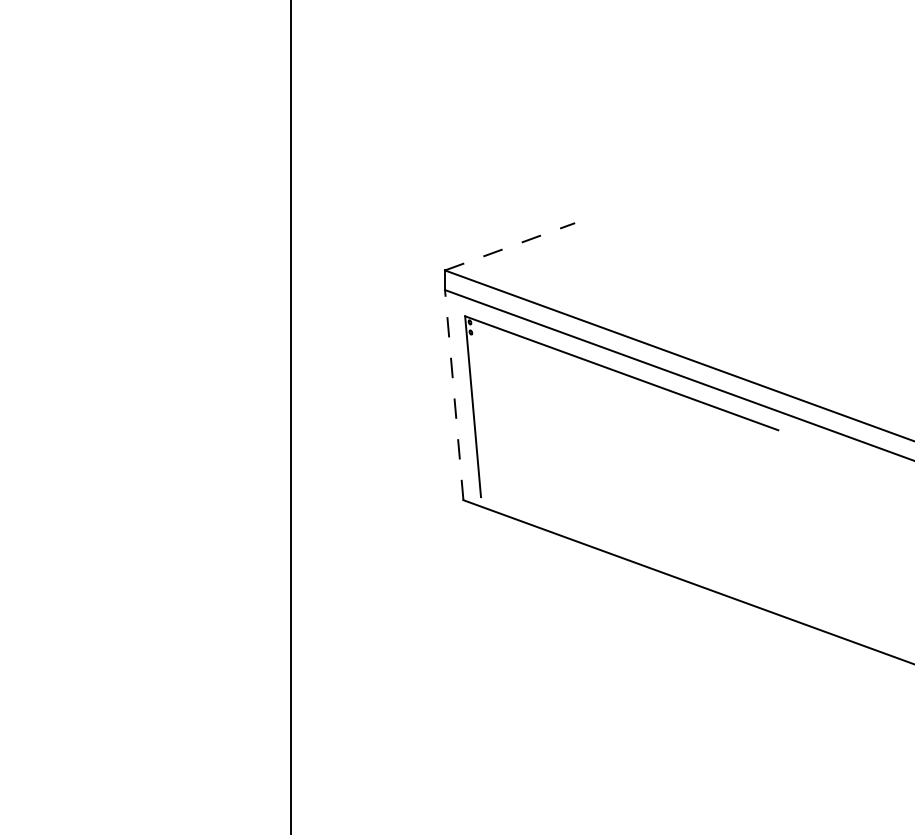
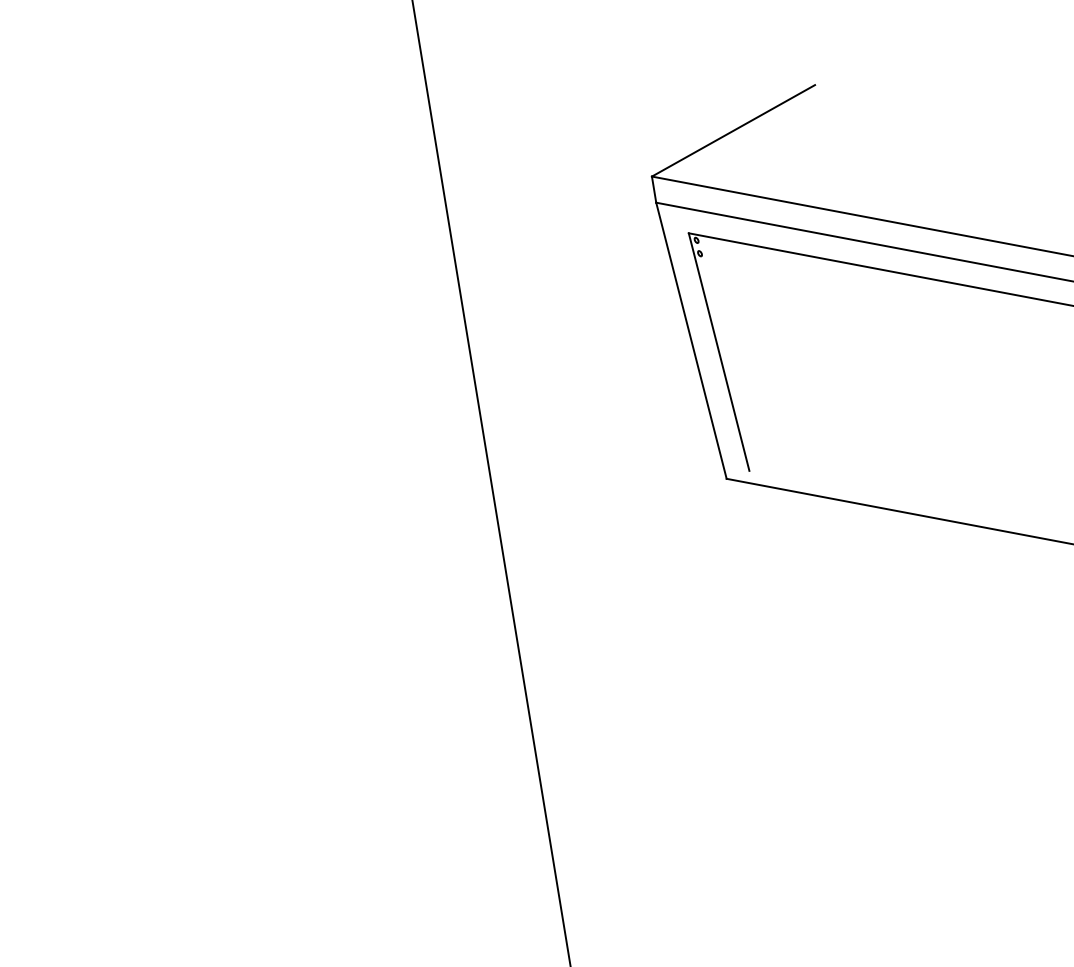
line: (510, 246) -> (734, 130), dashed -> solid
line: (454, 394) -> (691, 339), dashed -> solid

